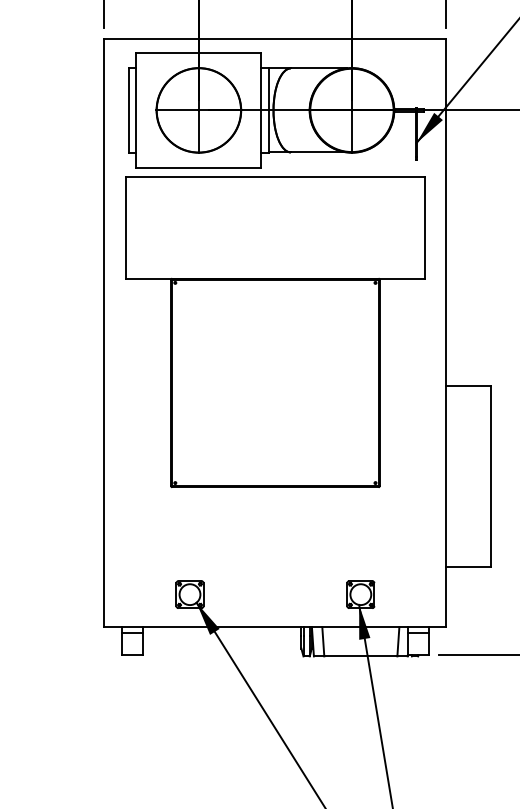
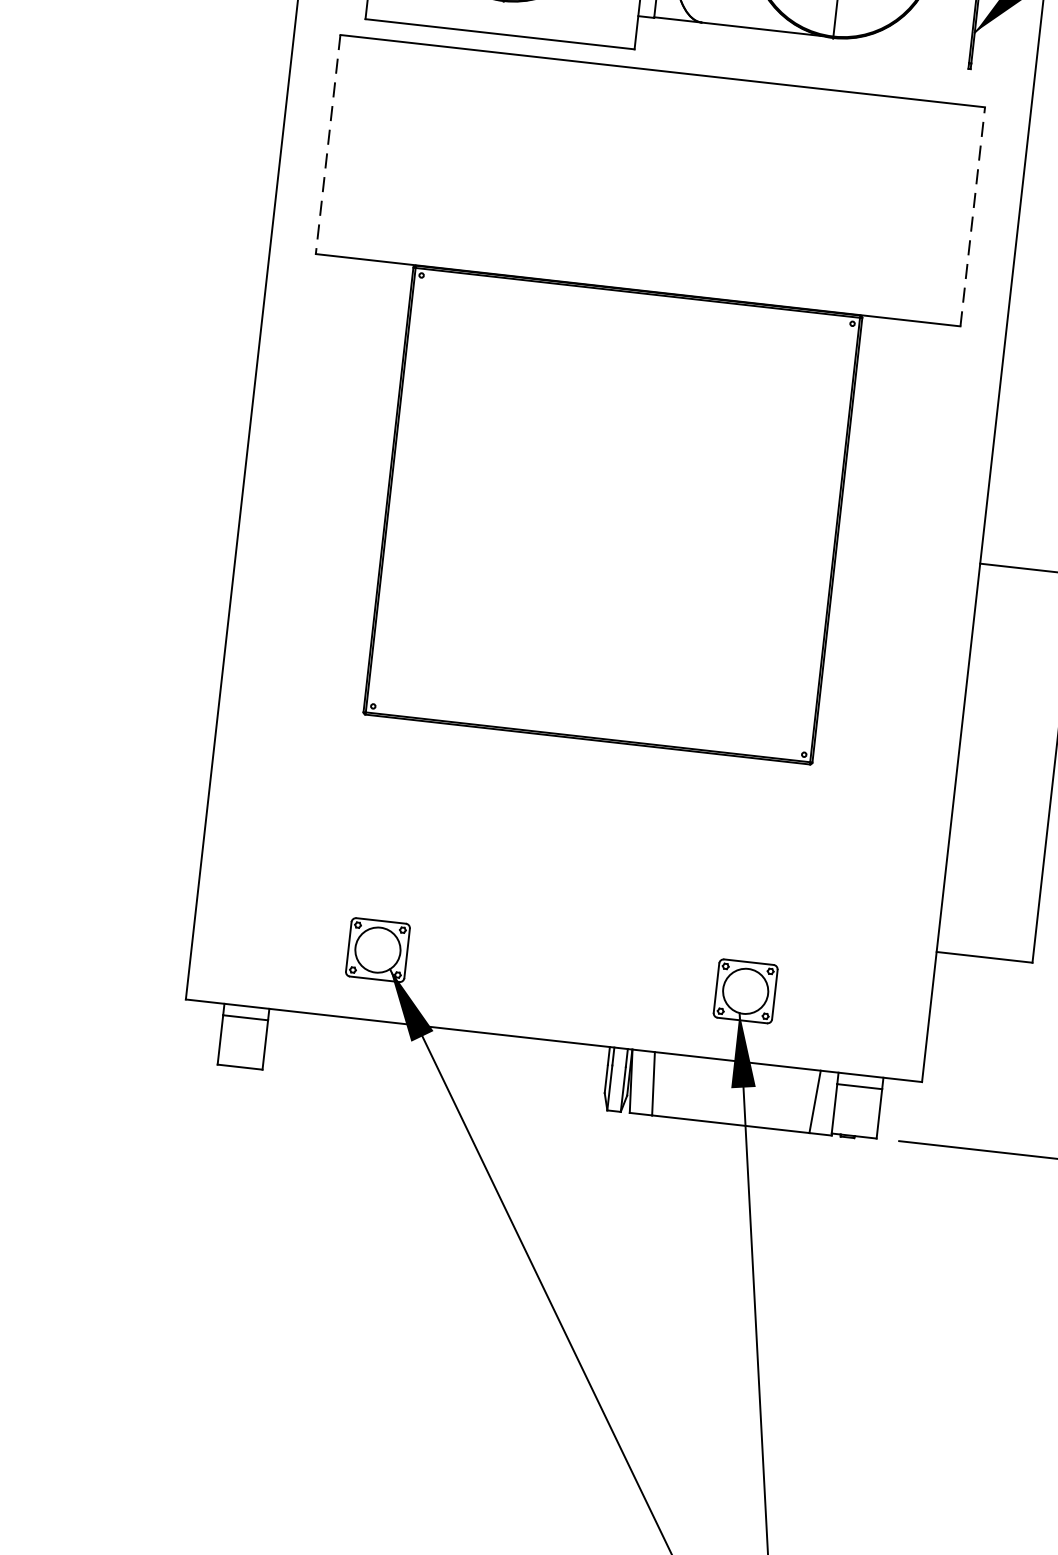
line: (125, 227) -> (327, 144), solid -> dashed
line: (425, 227) -> (973, 216), solid -> dashed

